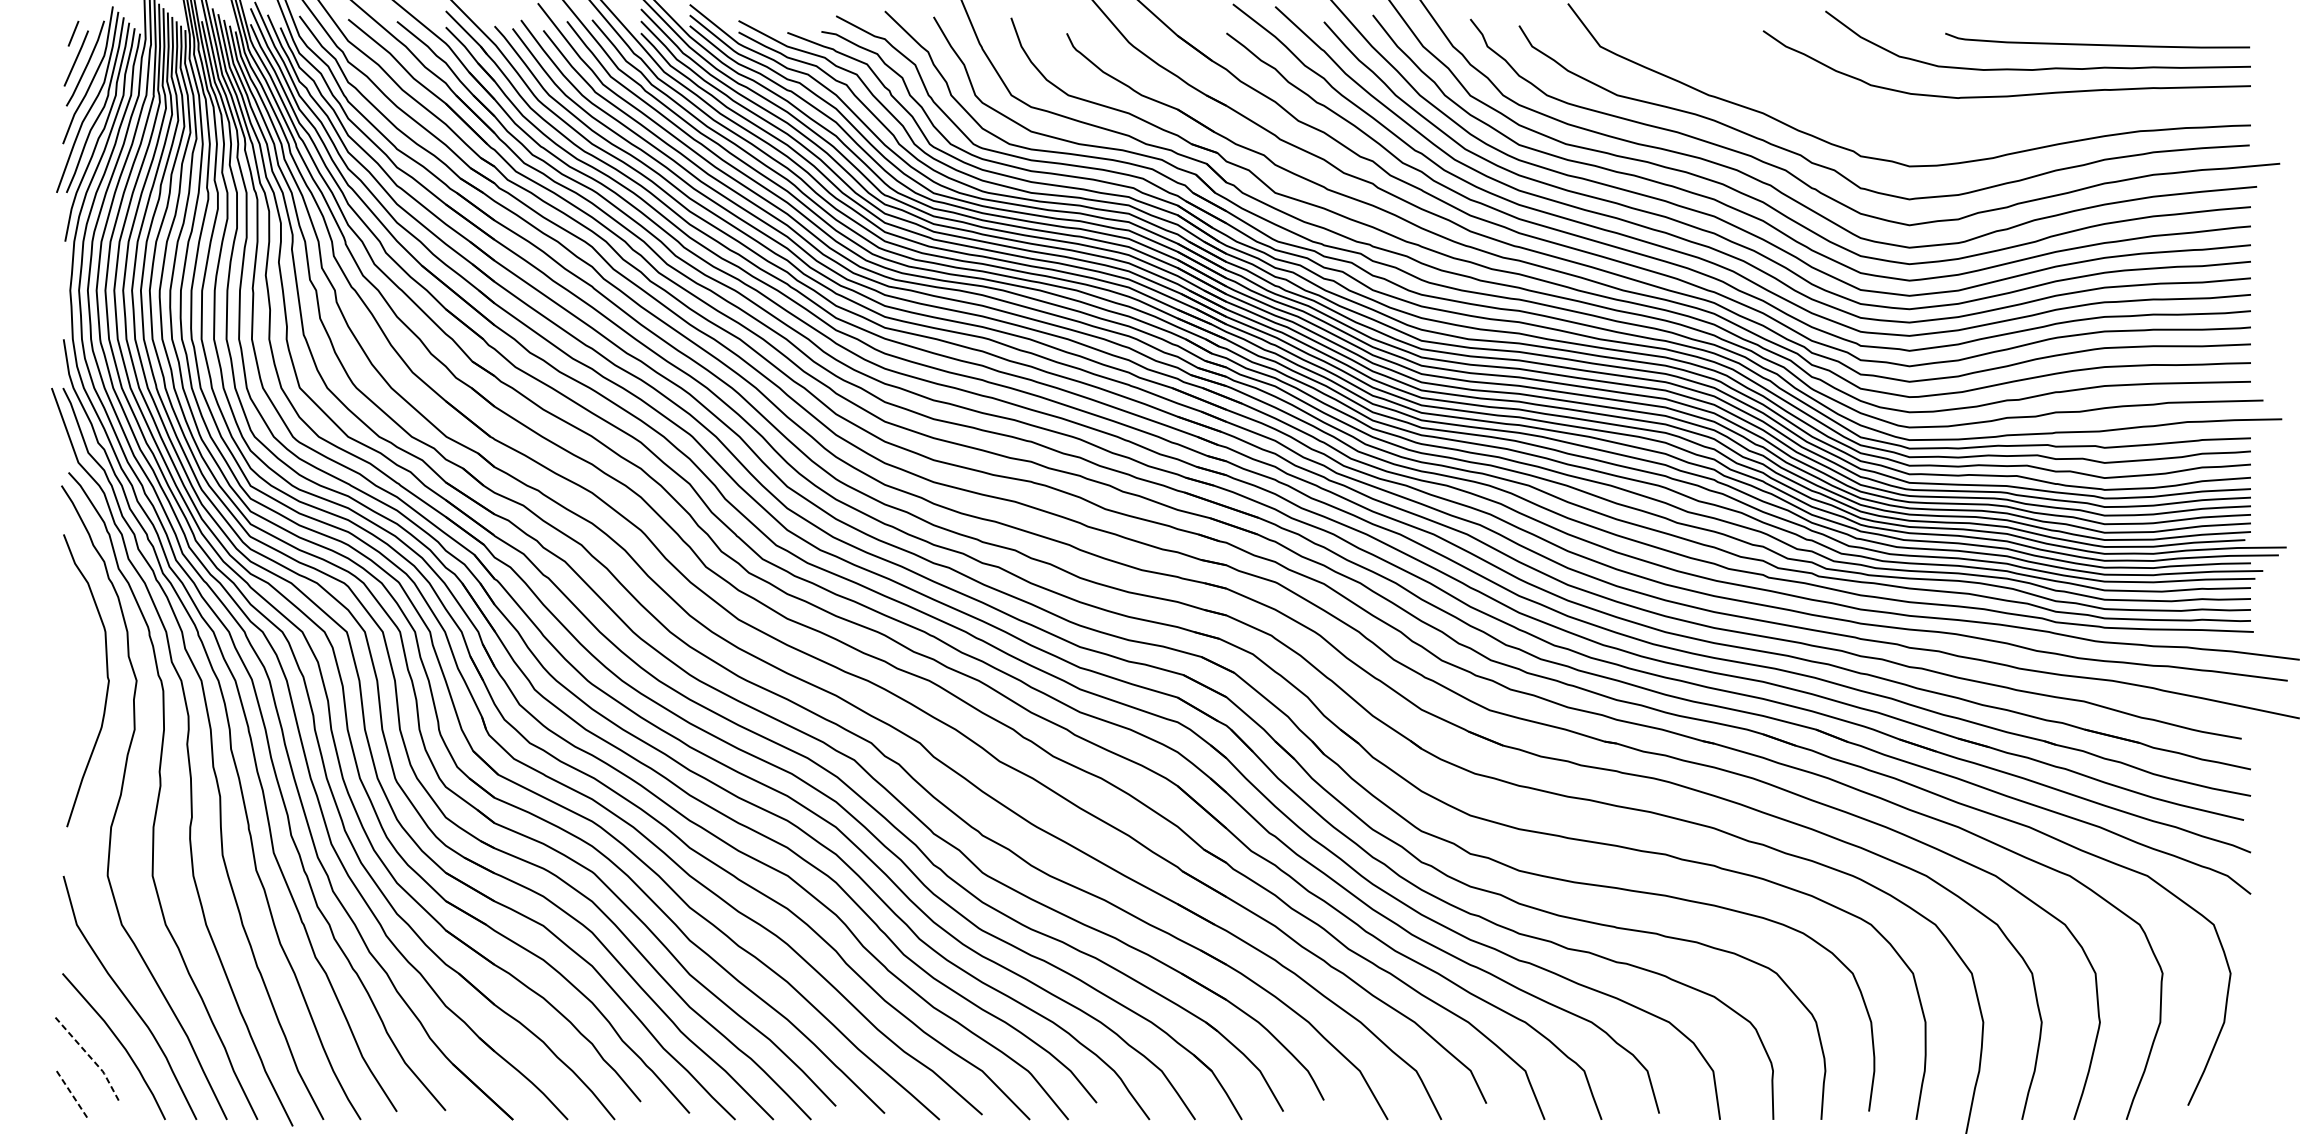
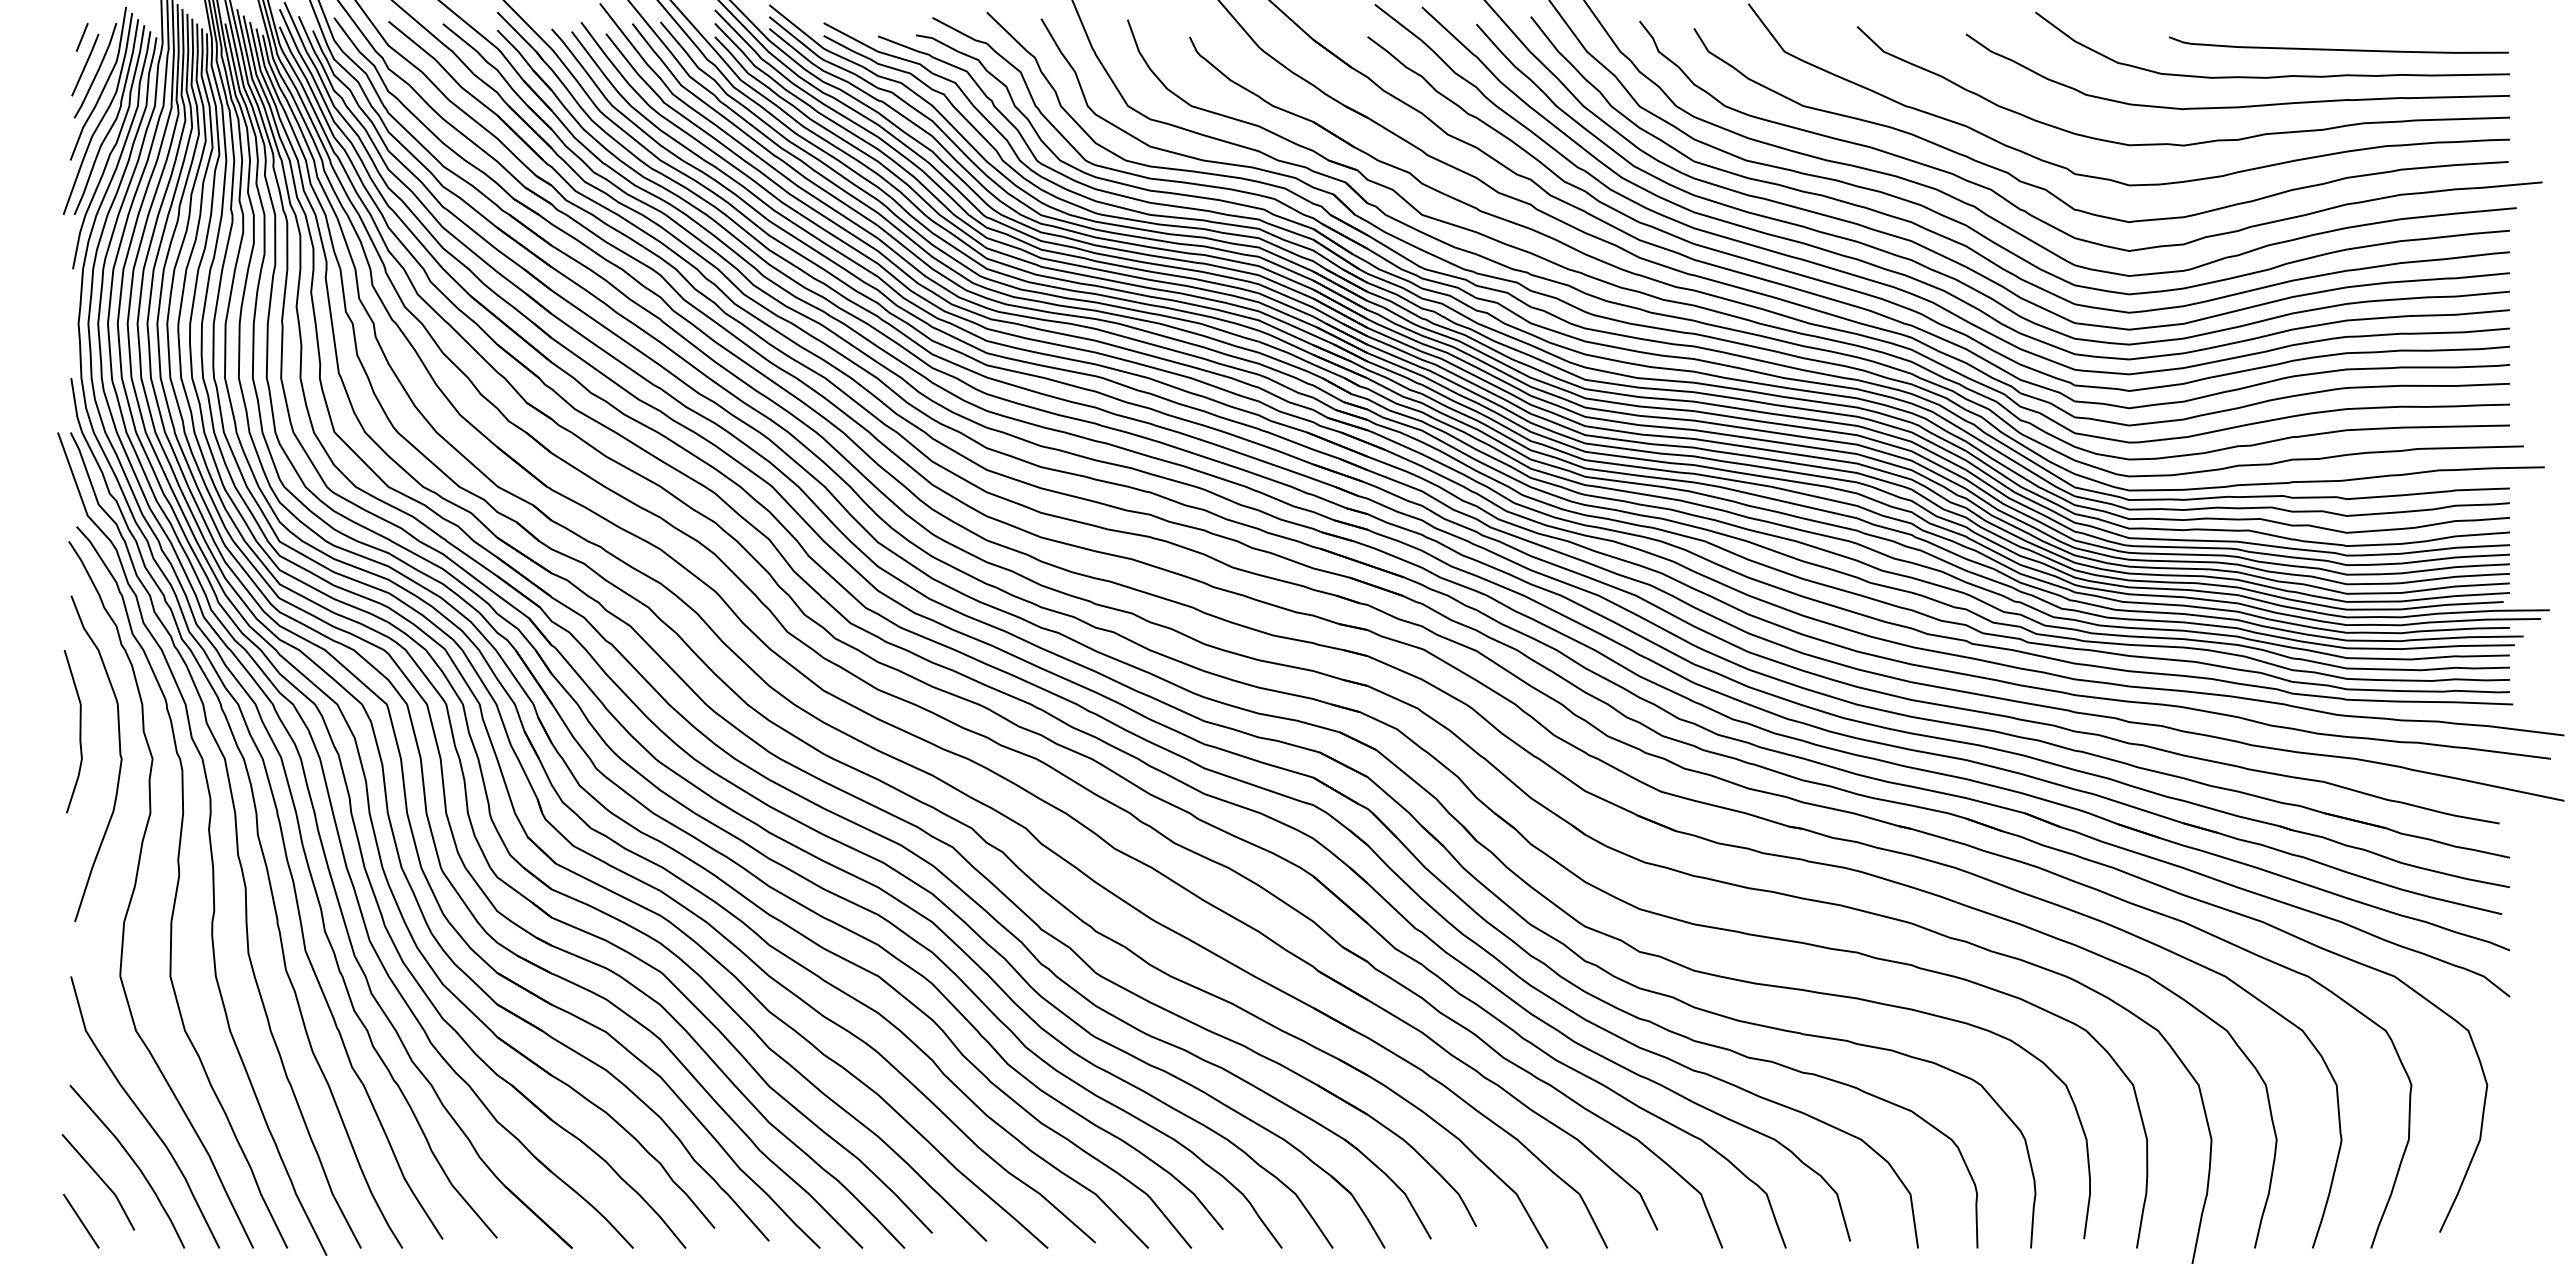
curve: (1963, 128) -> (2189, 143), added
curve: (71, 656) -> (79, 731), added
line: (92, 1059) -> (103, 1181), dashed -> solid
line: (72, 1095) -> (81, 1221), dashed -> solid

